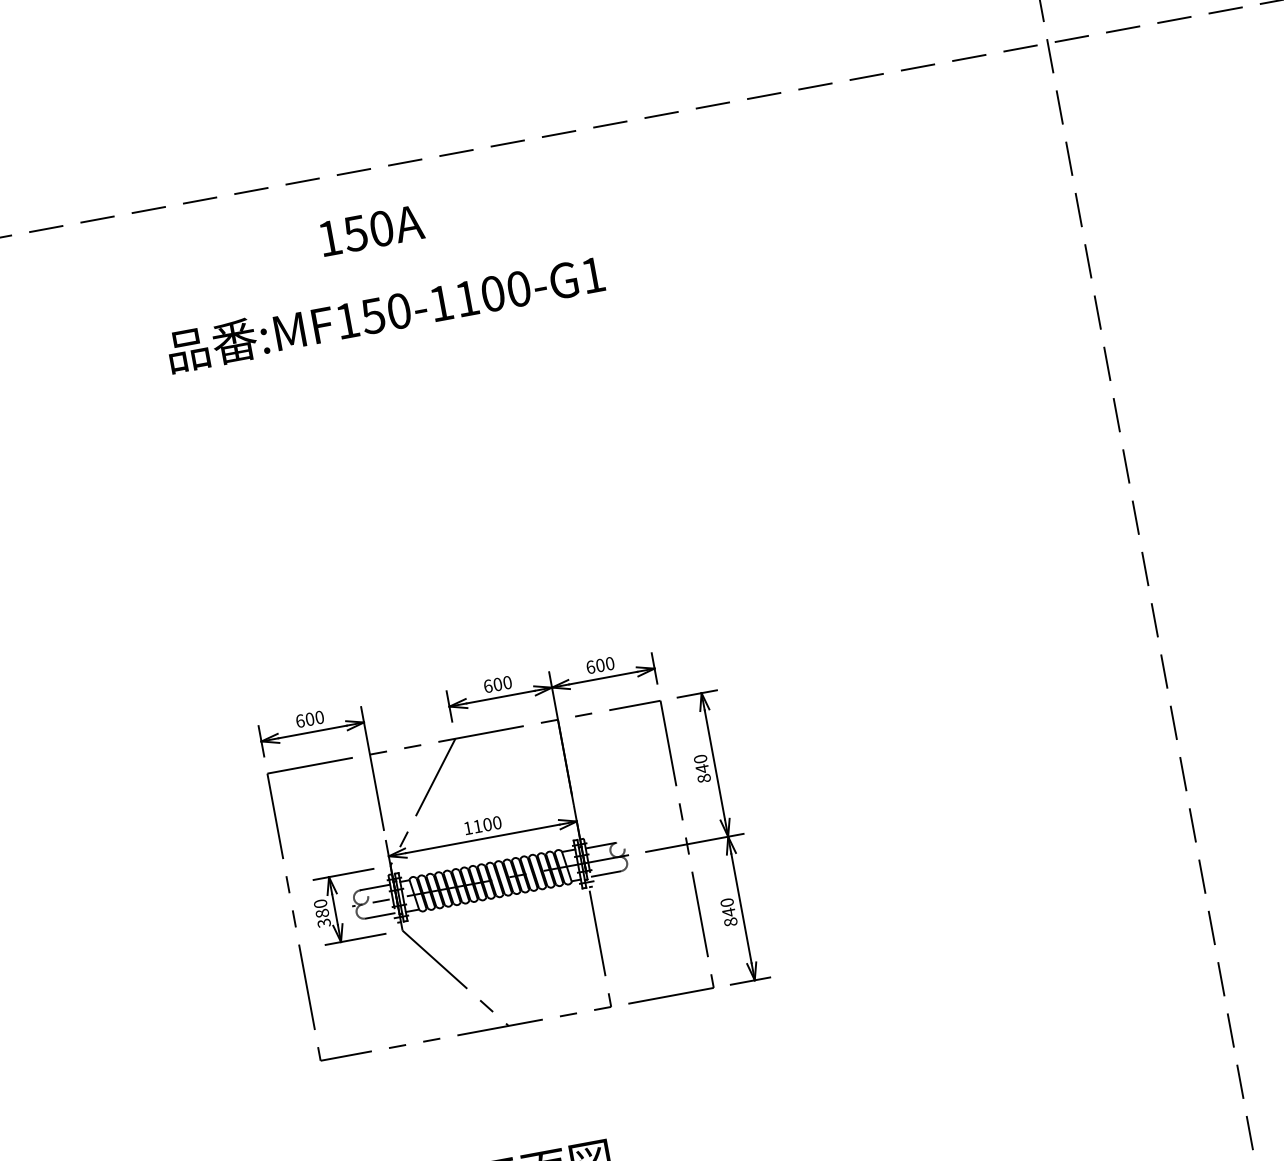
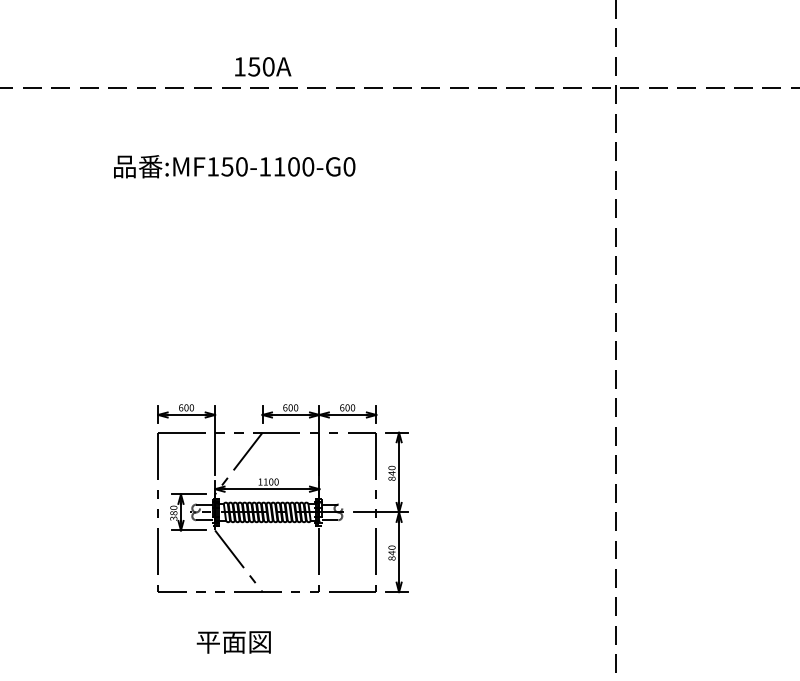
text: (372, 229) -> (263, 66), moved
text: (593, 274) -> (349, 166), :MF150-1100-G1 -> :MF150-1100-G0
part: (513, 850) -> (282, 498), moved

